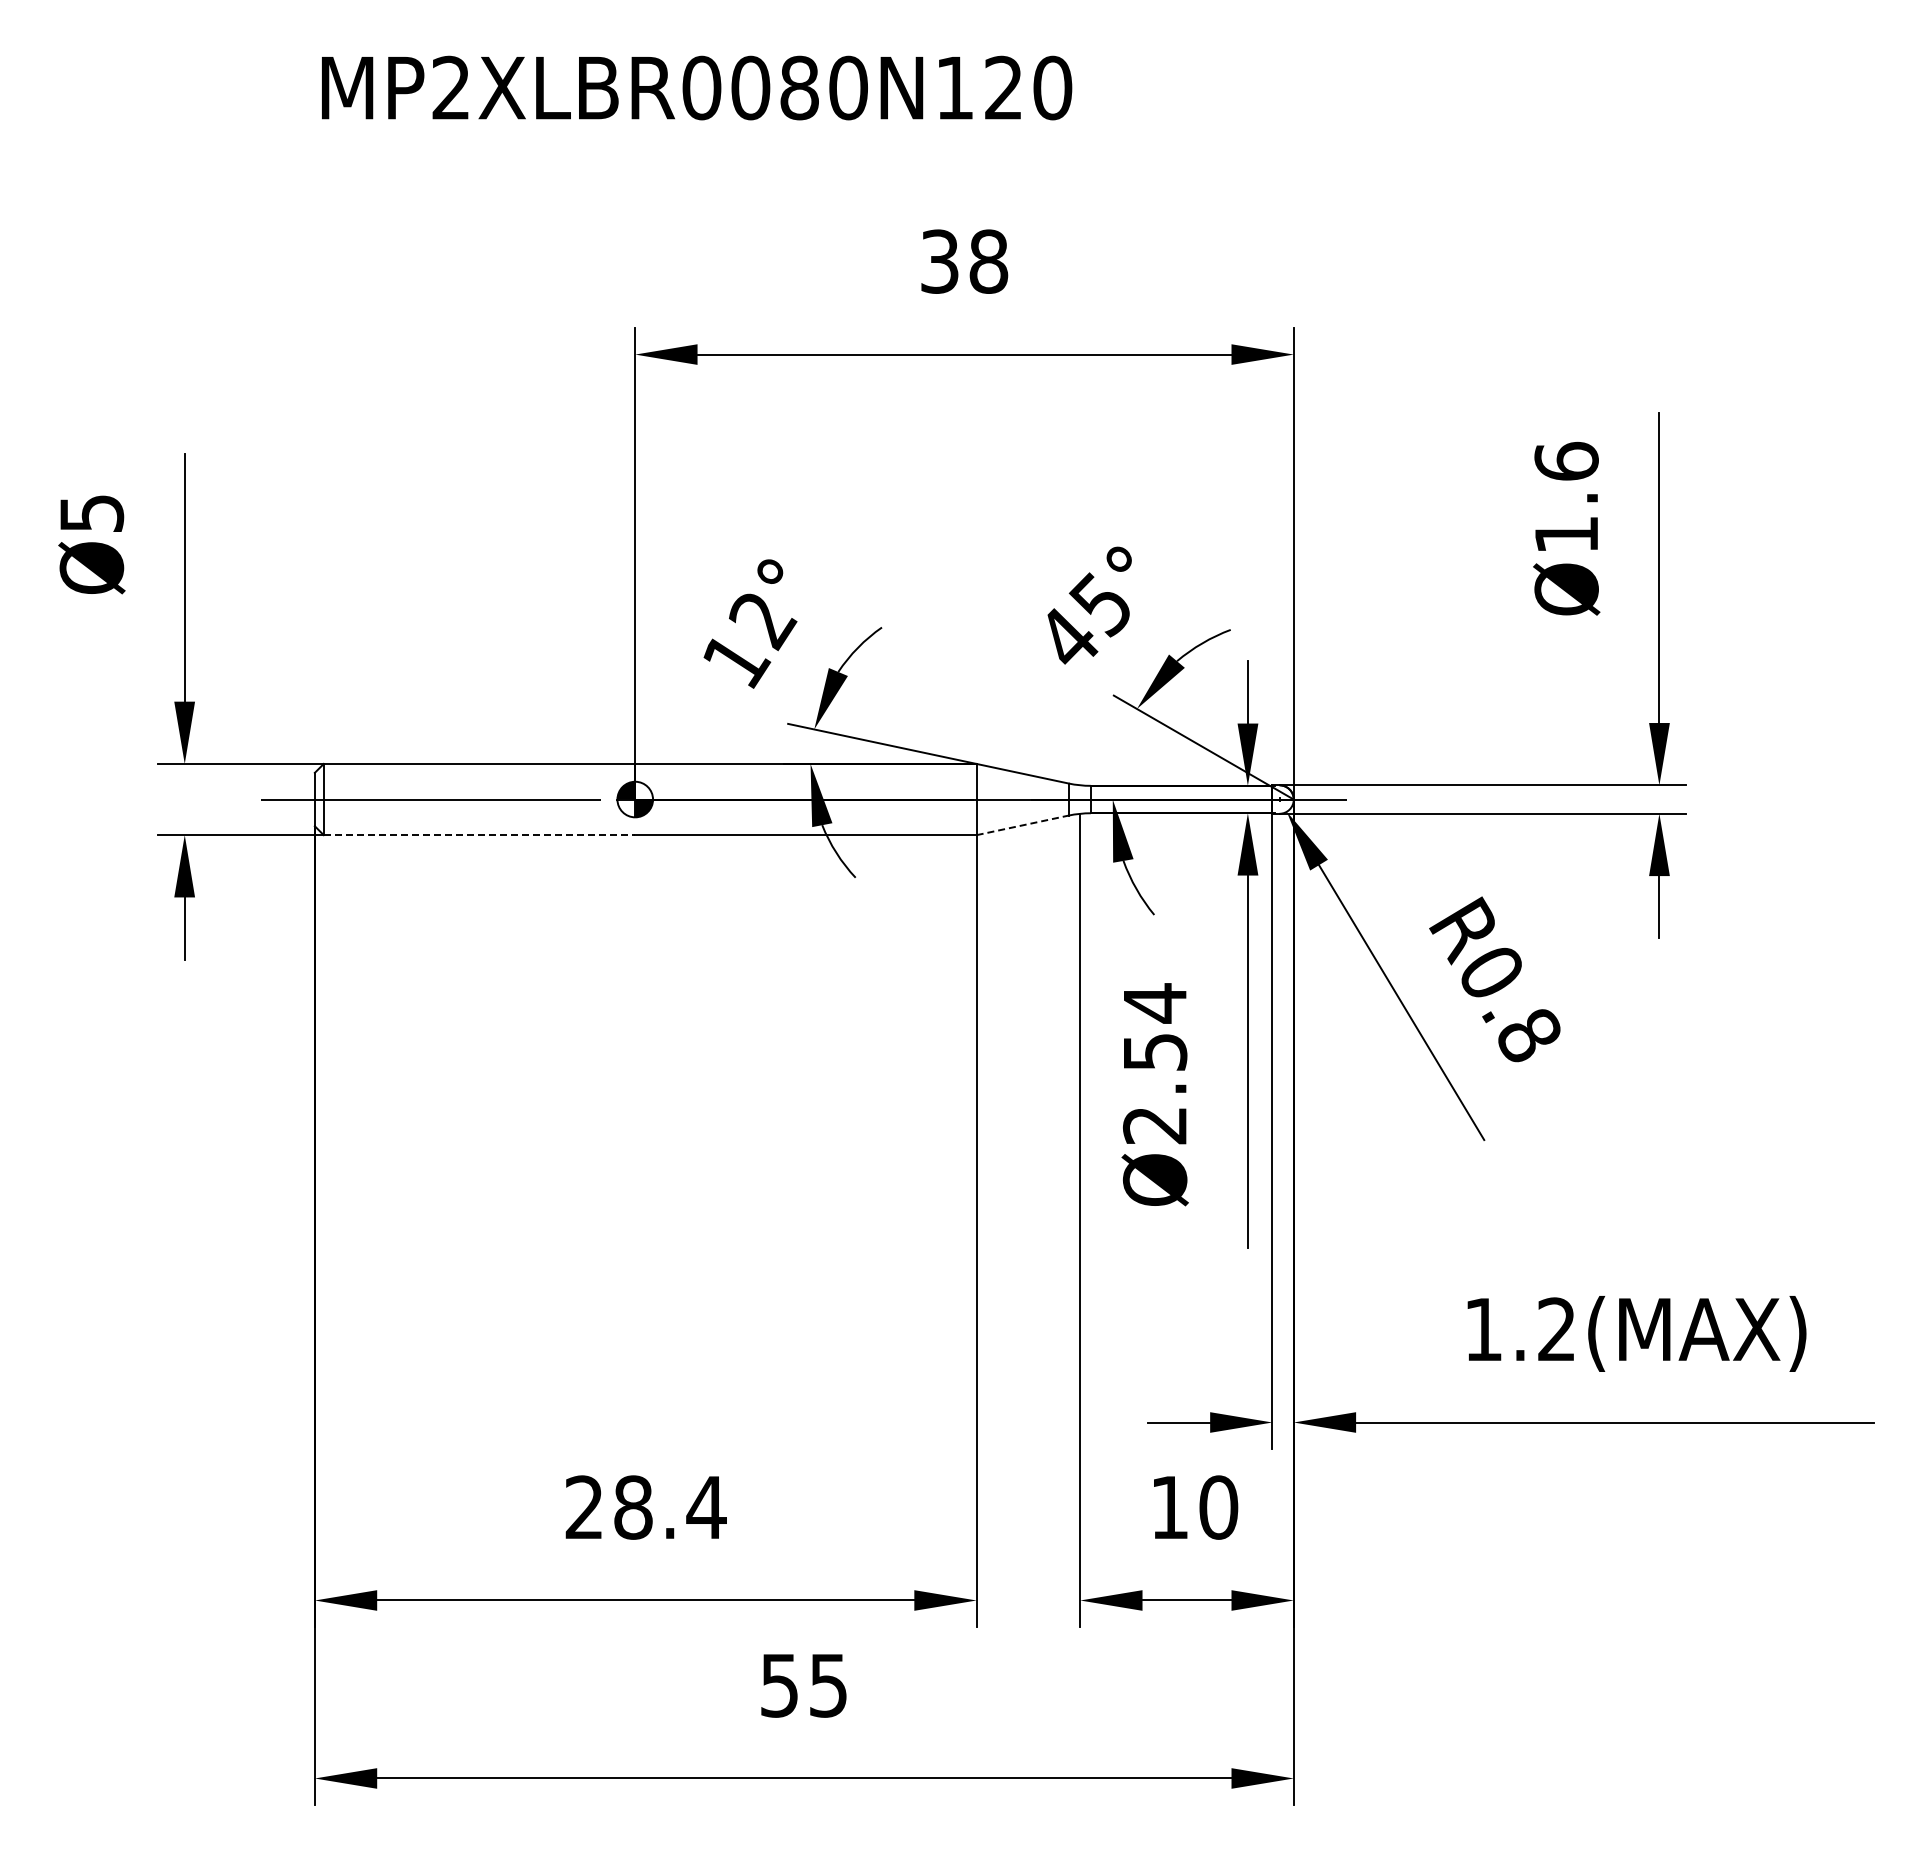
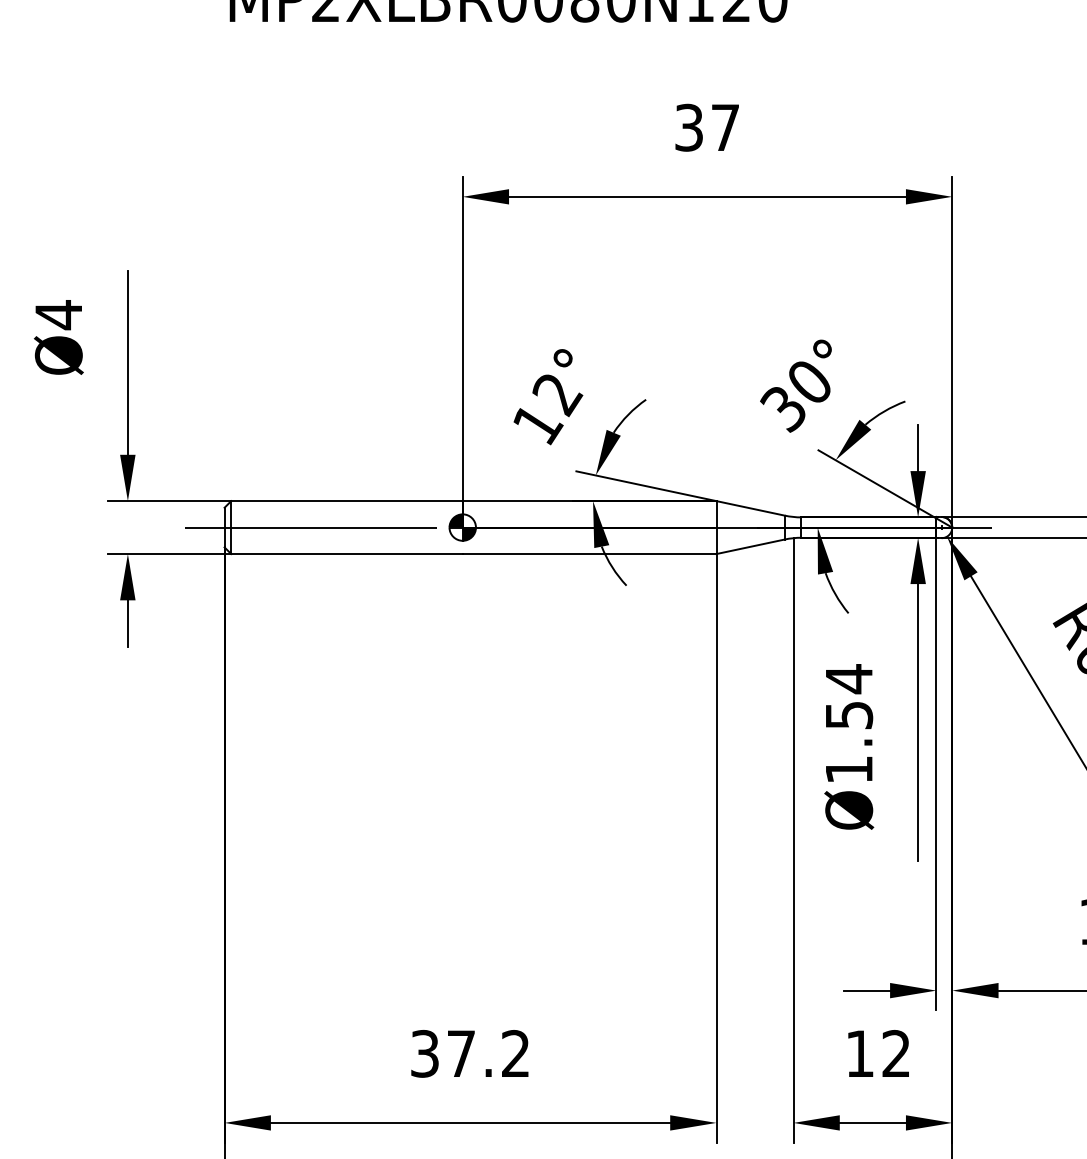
text: (988, 261) -> (725, 127), 38 -> 37
text: (92, 513) -> (59, 314), Ø5 -> Ø4
text: (1082, 622) -> (795, 395), 45° -> 30°
line: (1023, 825) -> (751, 546), dashed -> solid
line: (479, 835) -> (346, 554), dashed -> solid
text: (1154, 1126) -> (848, 770), Ø2.54 -> Ø1.54
text: (645, 1507) -> (470, 1053), 28.4 -> 37.2
text: (1218, 1507) -> (896, 1053), 10 -> 12

